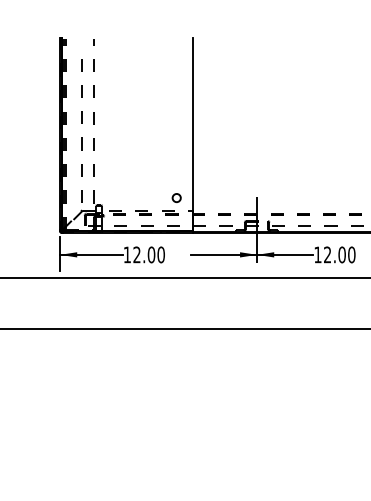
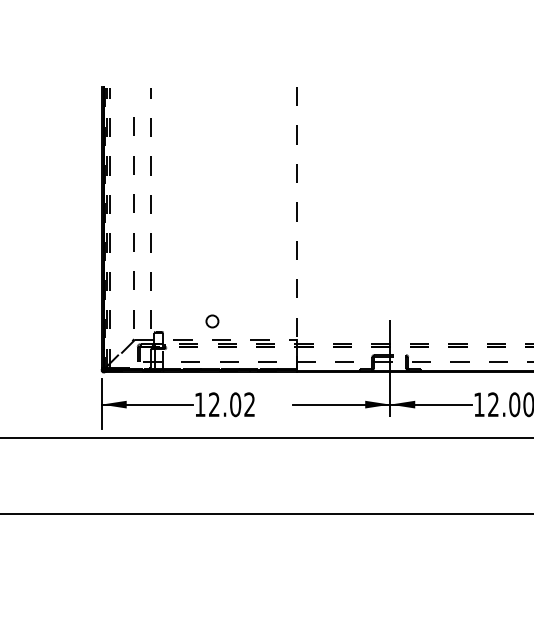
line: (193, 134) -> (297, 228), solid -> dashed
circle: (176, 198) -> (212, 322), moved
text: (160, 254) -> (248, 404), 12.00 -> 12.02

